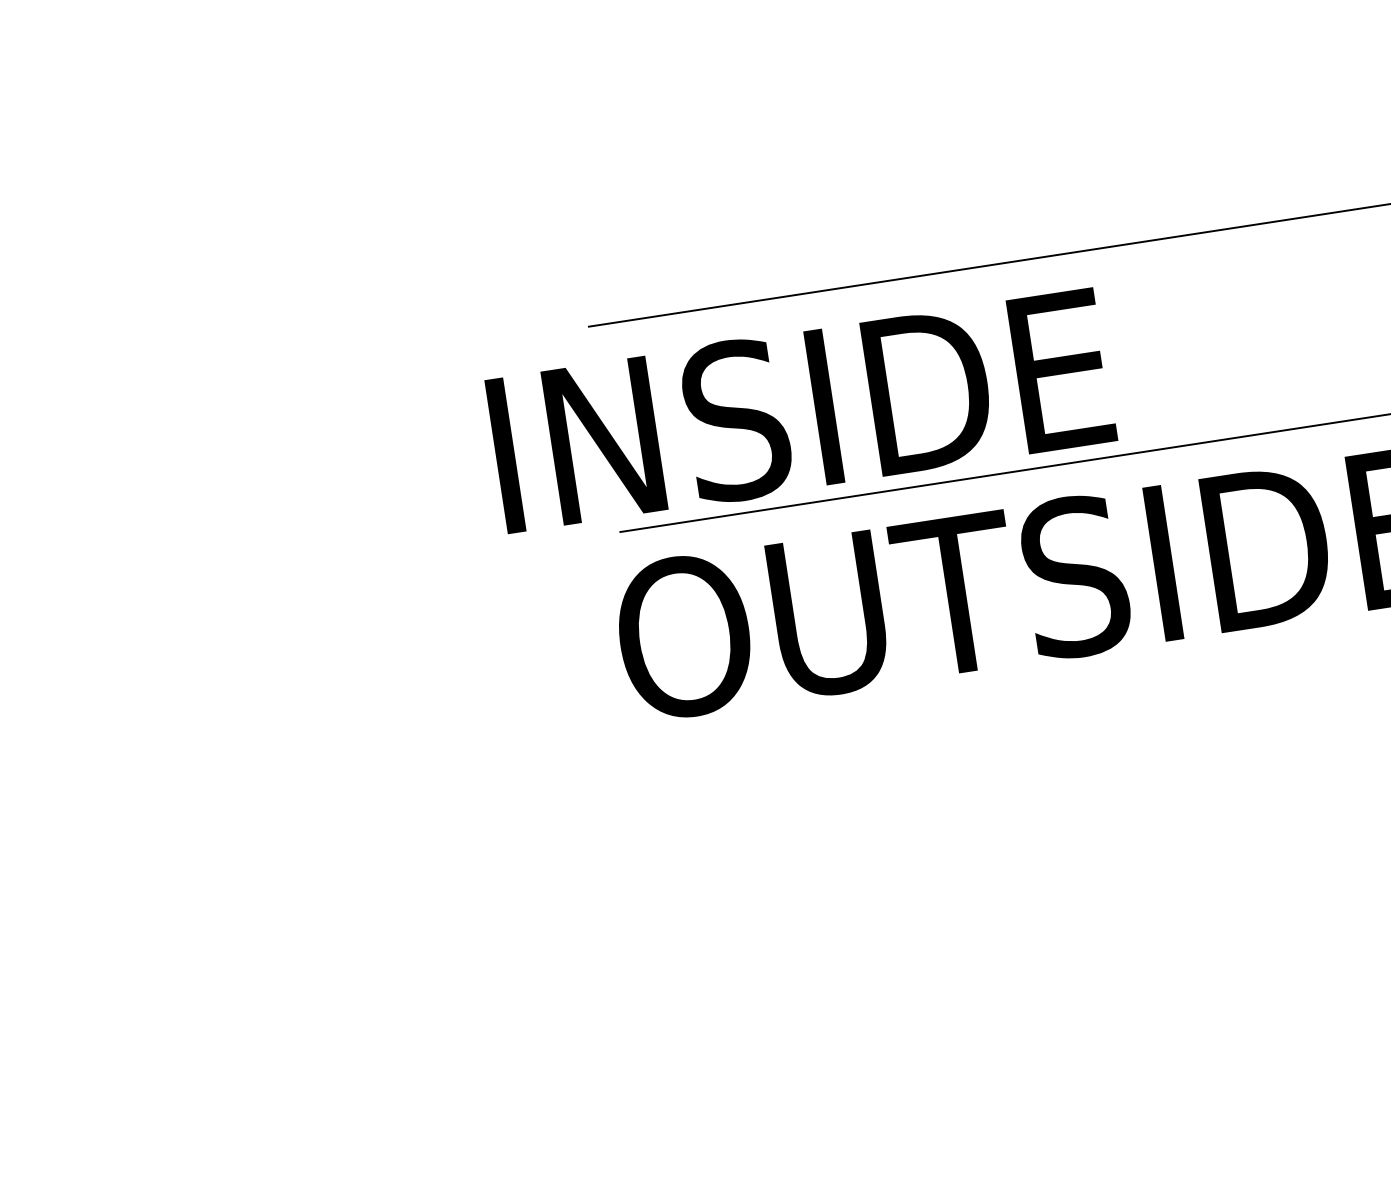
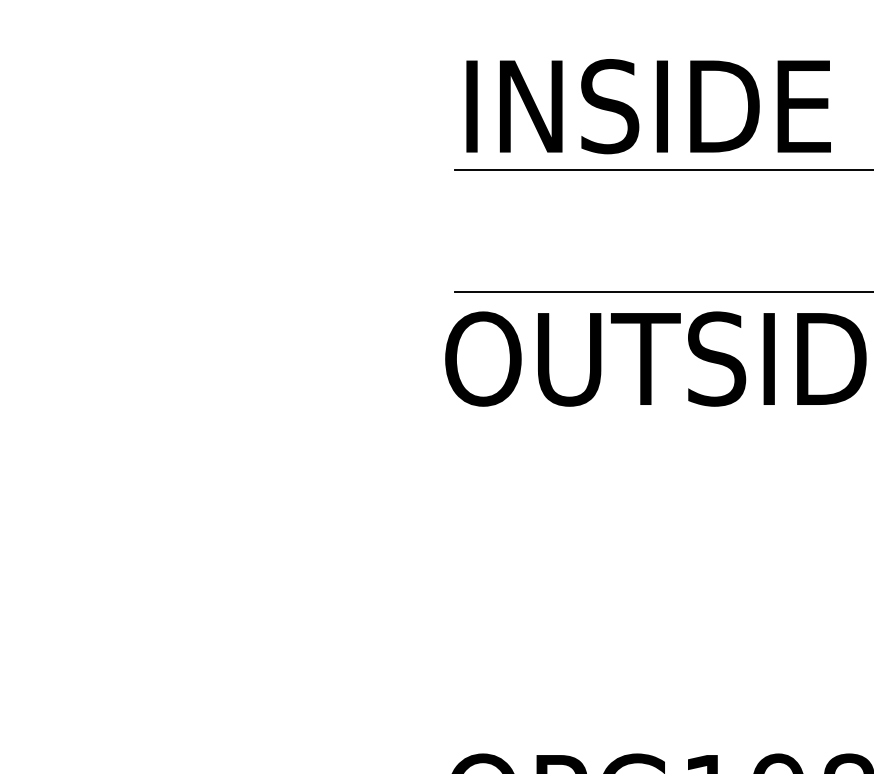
text: (800, 410) -> (648, 106), moved

